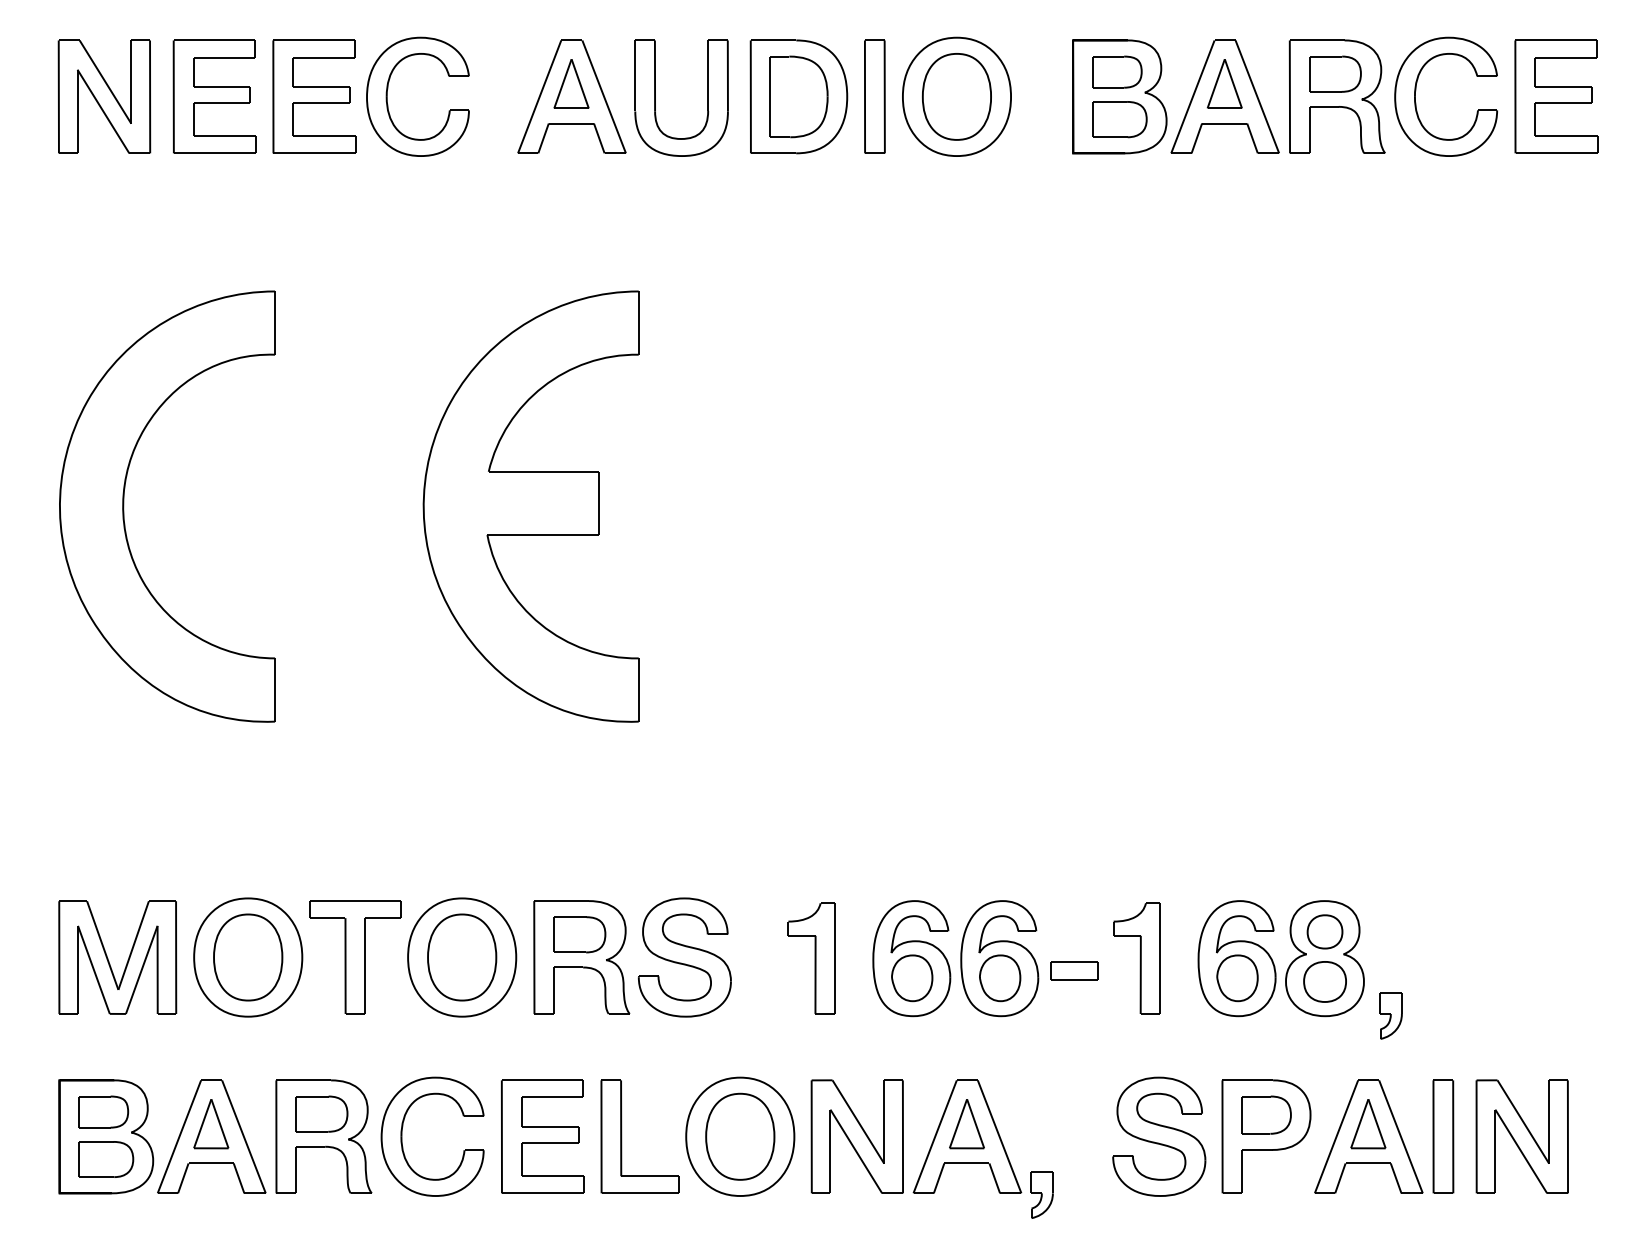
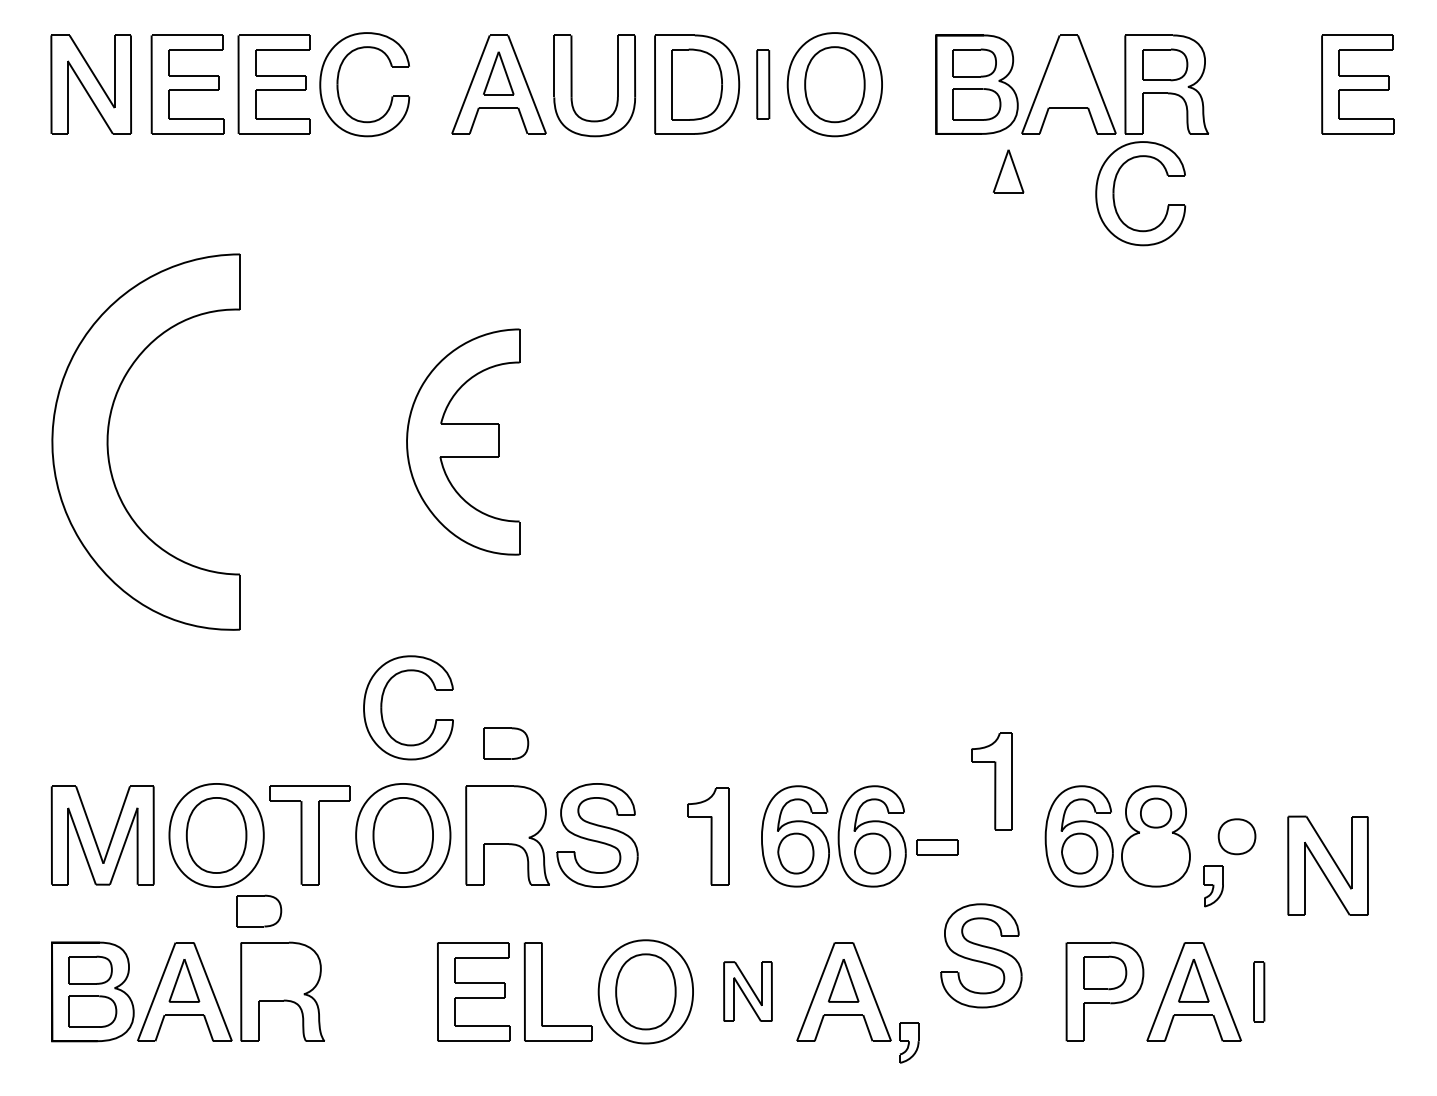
part: (1224, 84) -> (1008, 171), moved
part: (873, 96) -> (762, 84), size x0.7
part: (1416, 96) -> (1114, 193), moved
part: (530, 505) -> (462, 441), size x0.6
part: (580, 934) -> (506, 743), moved
part: (1136, 958) -> (991, 781), moved
part: (1324, 981) -> (1236, 836), moved
part: (322, 1113) -> (259, 910), moved
part: (402, 1136) -> (382, 707), moved
part: (856, 1136) -> (747, 991), size x0.6
part: (1159, 1136) -> (981, 955), moved
part: (1442, 1136) -> (1258, 991), size x0.6
part: (1521, 1136) -> (1327, 865), moved

